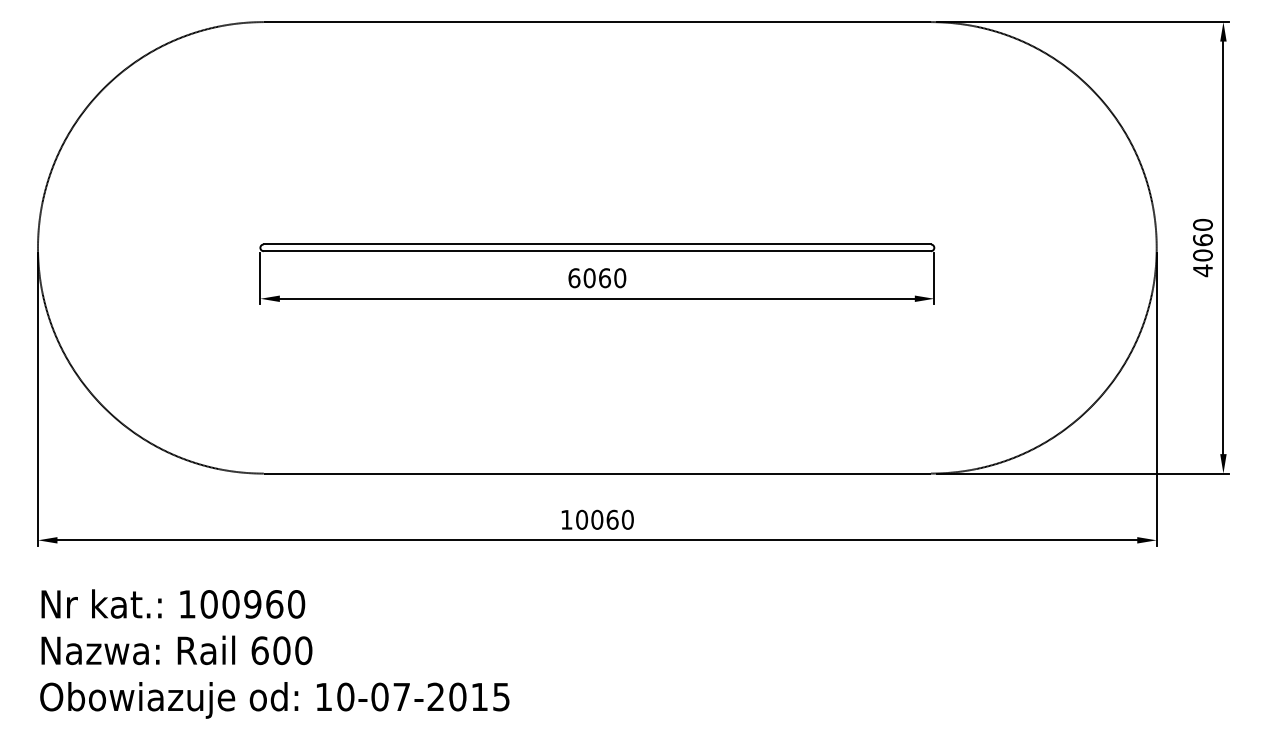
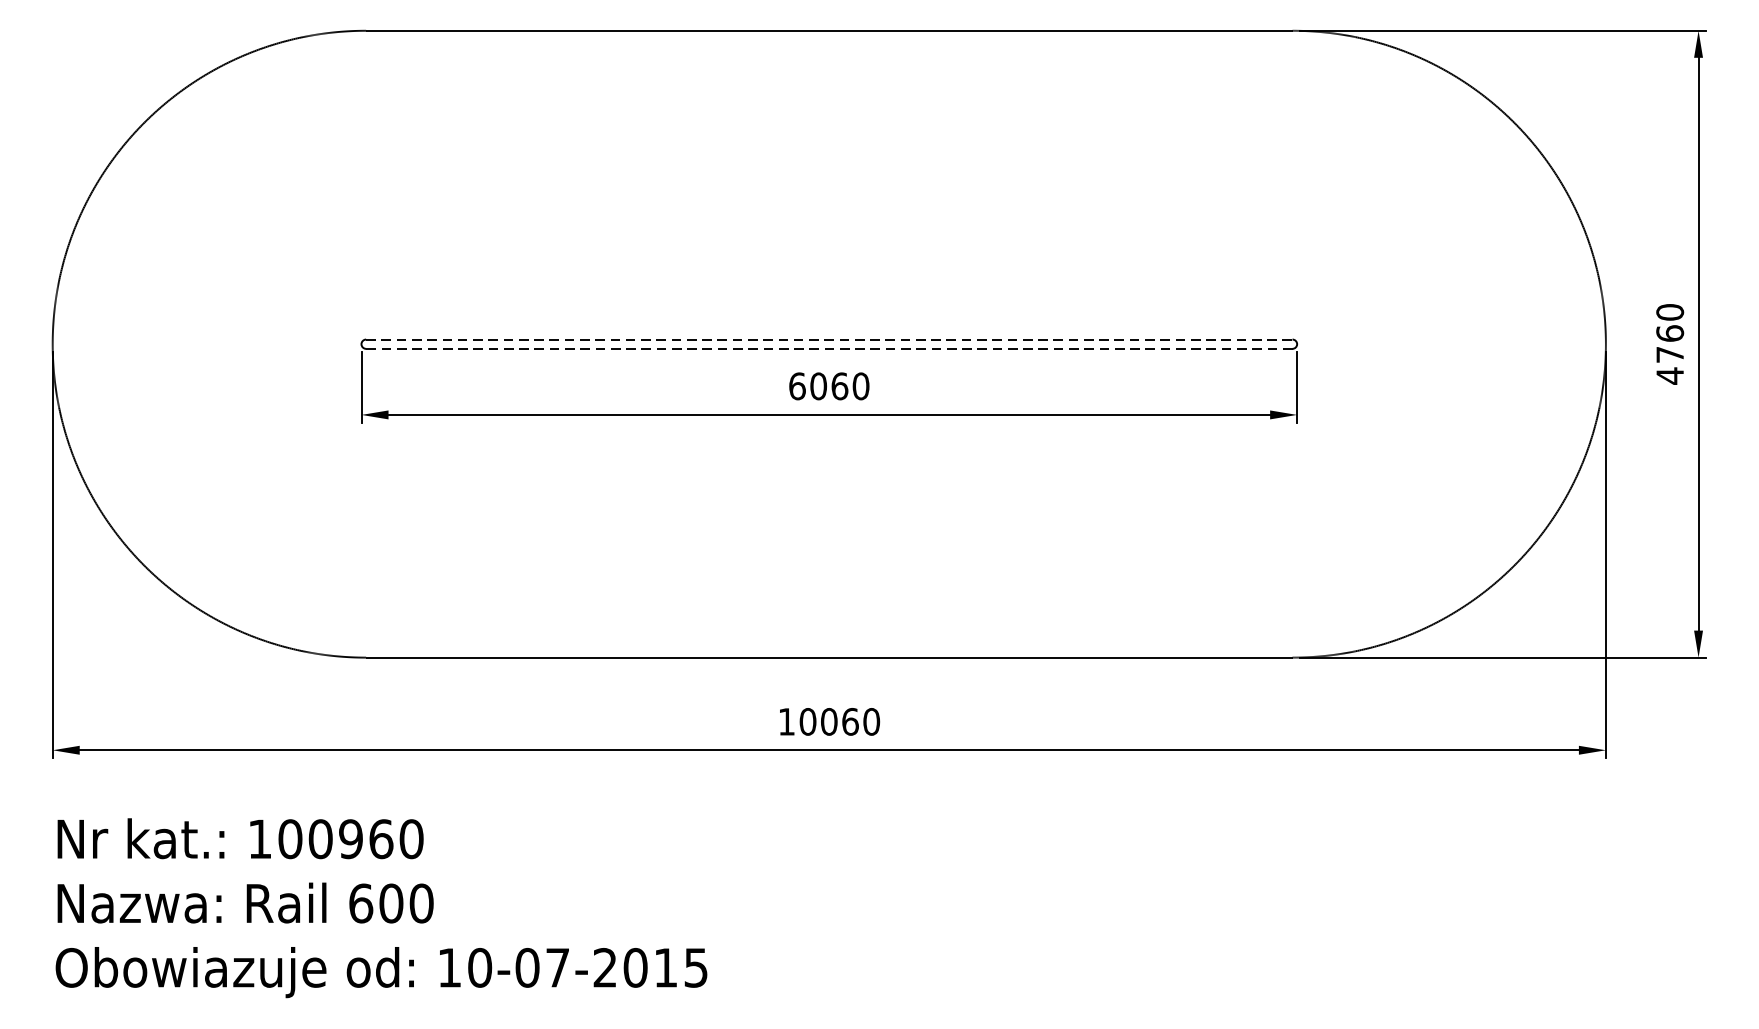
line: (597, 244) -> (829, 339), solid -> dashed
line: (597, 251) -> (829, 349), solid -> dashed
text: (1202, 255) -> (1669, 354), 4060 -> 4760

